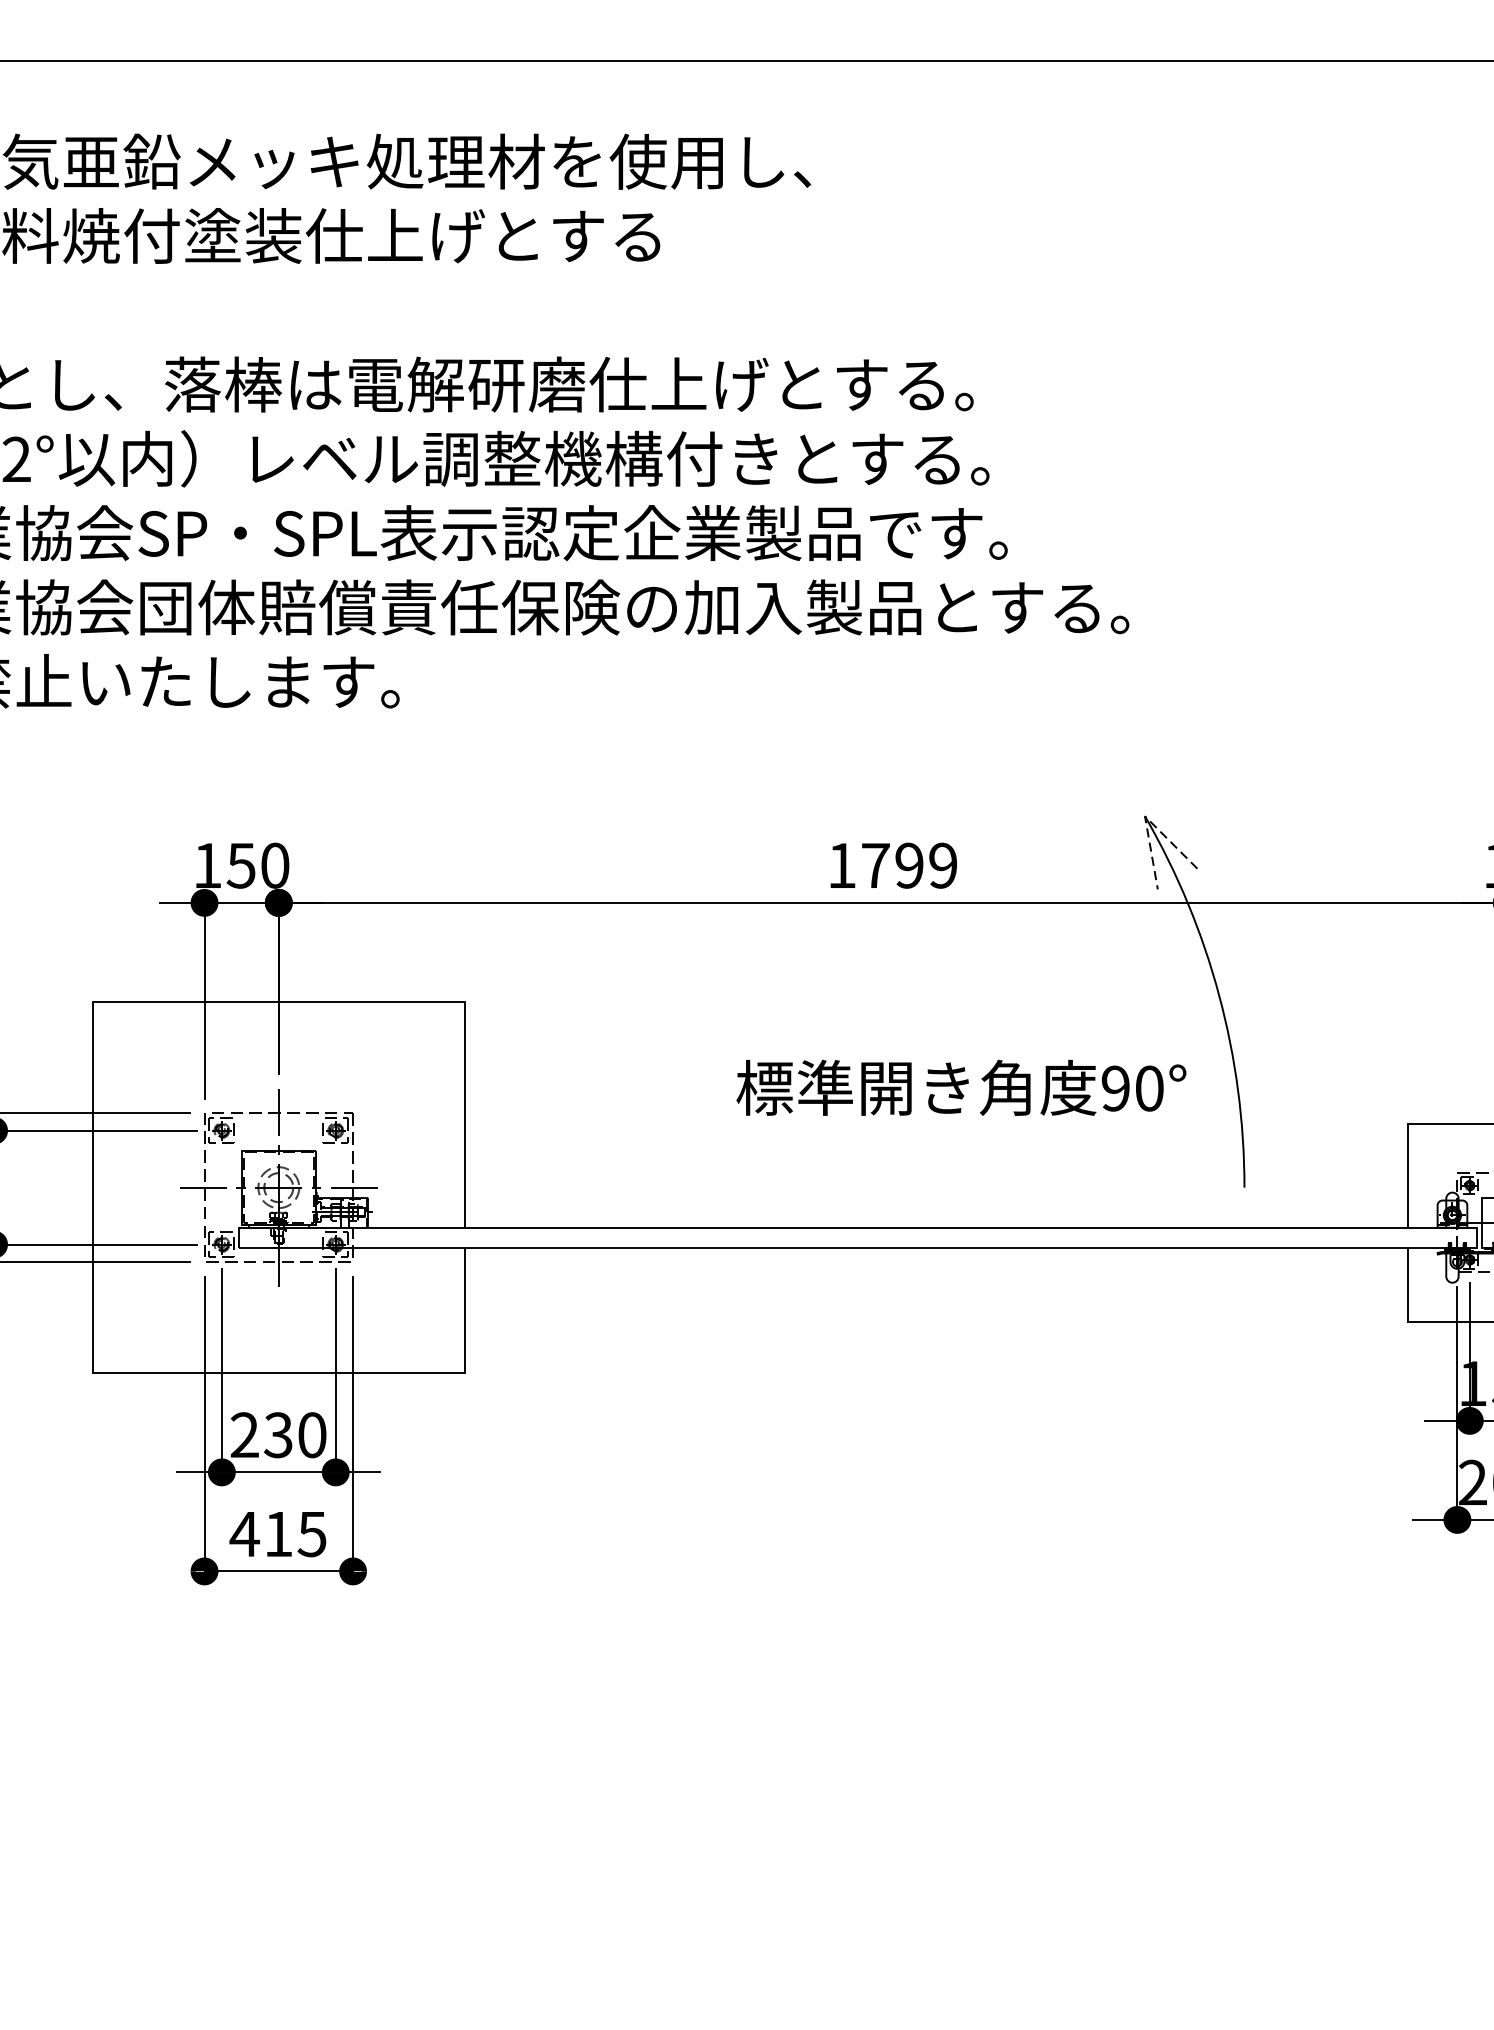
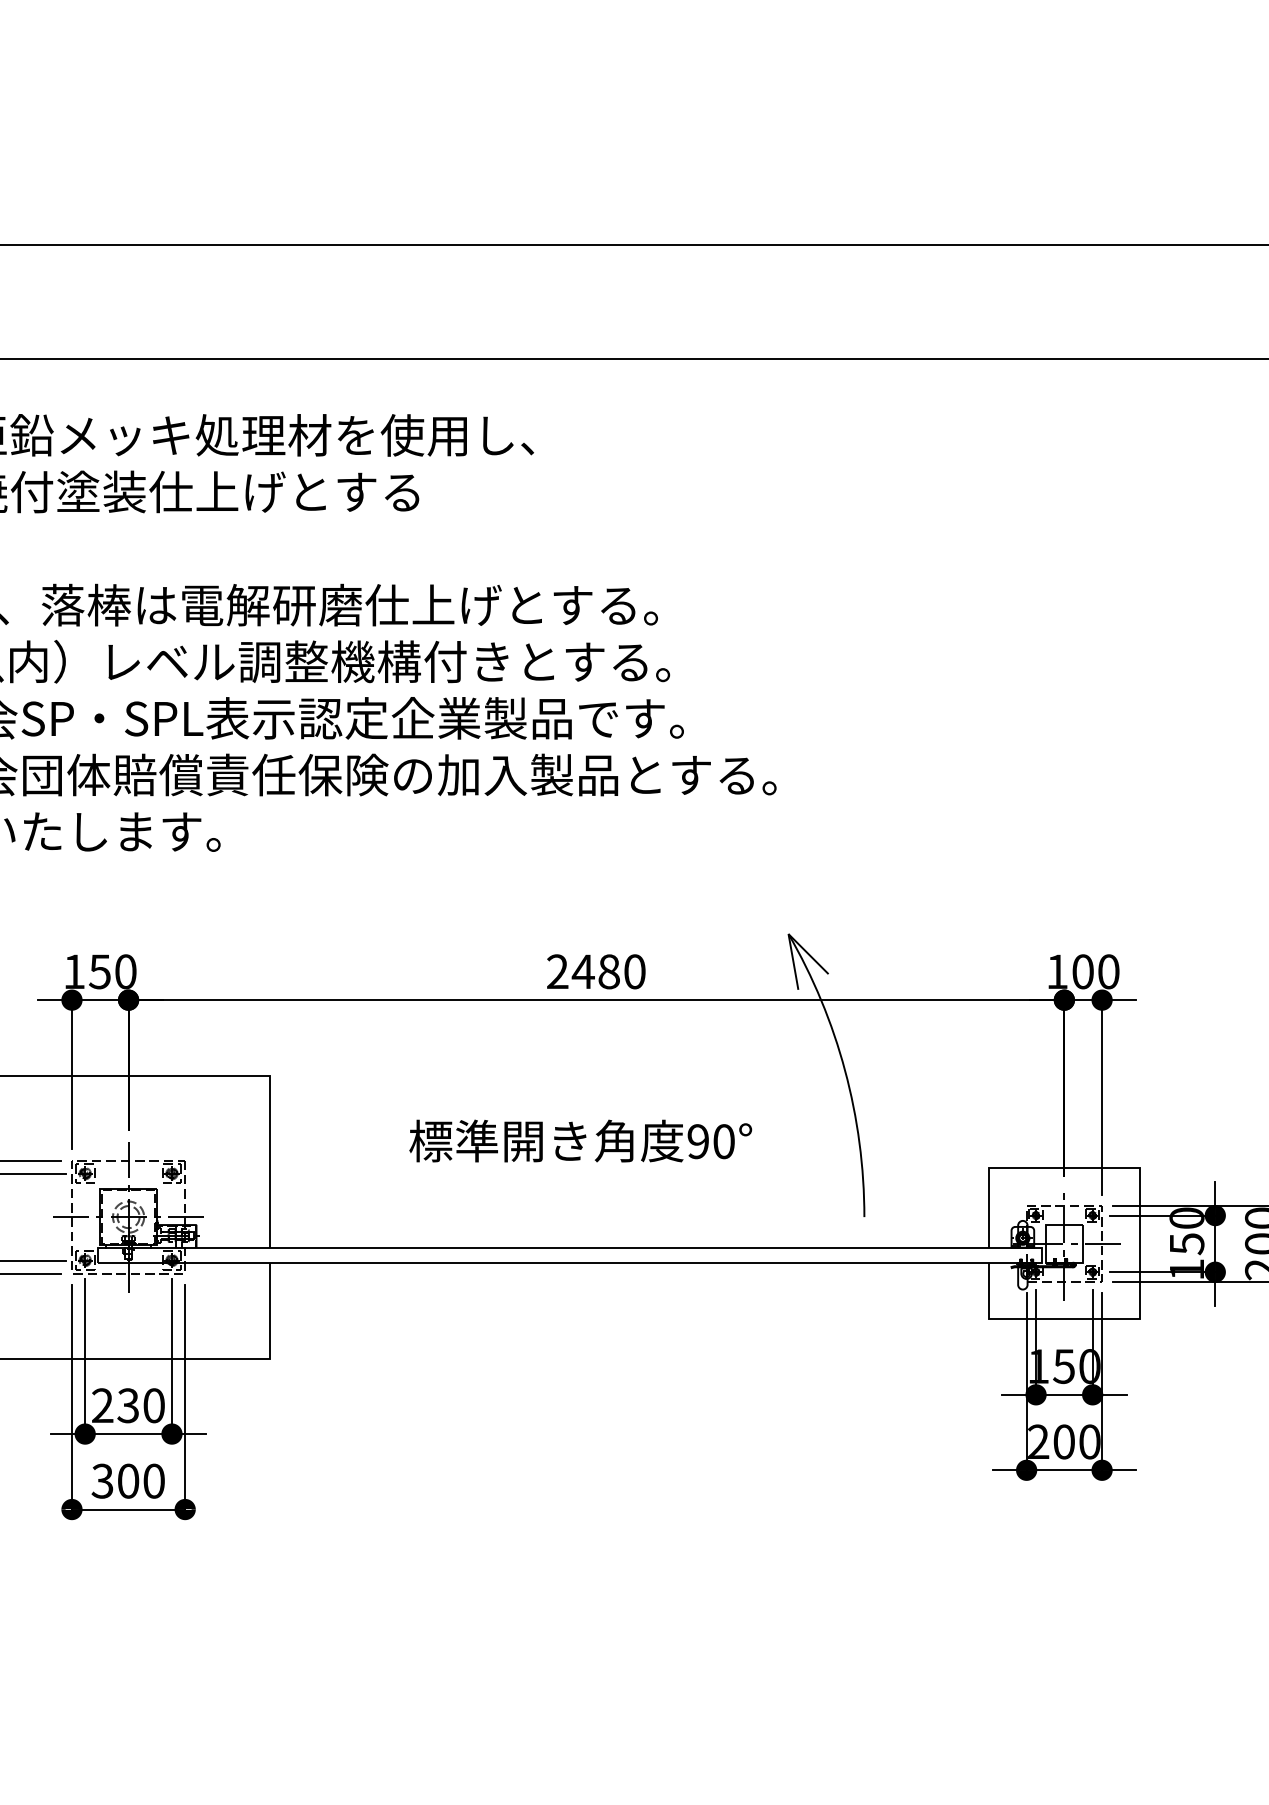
line: (1144, 816) -> (788, 934), dashed -> solid
text: (892, 865) -> (596, 971), 1799 -> 2480
text: (961, 1087) -> (580, 1140), moved
text: (277, 1533) -> (127, 1480), 415 -> 300

